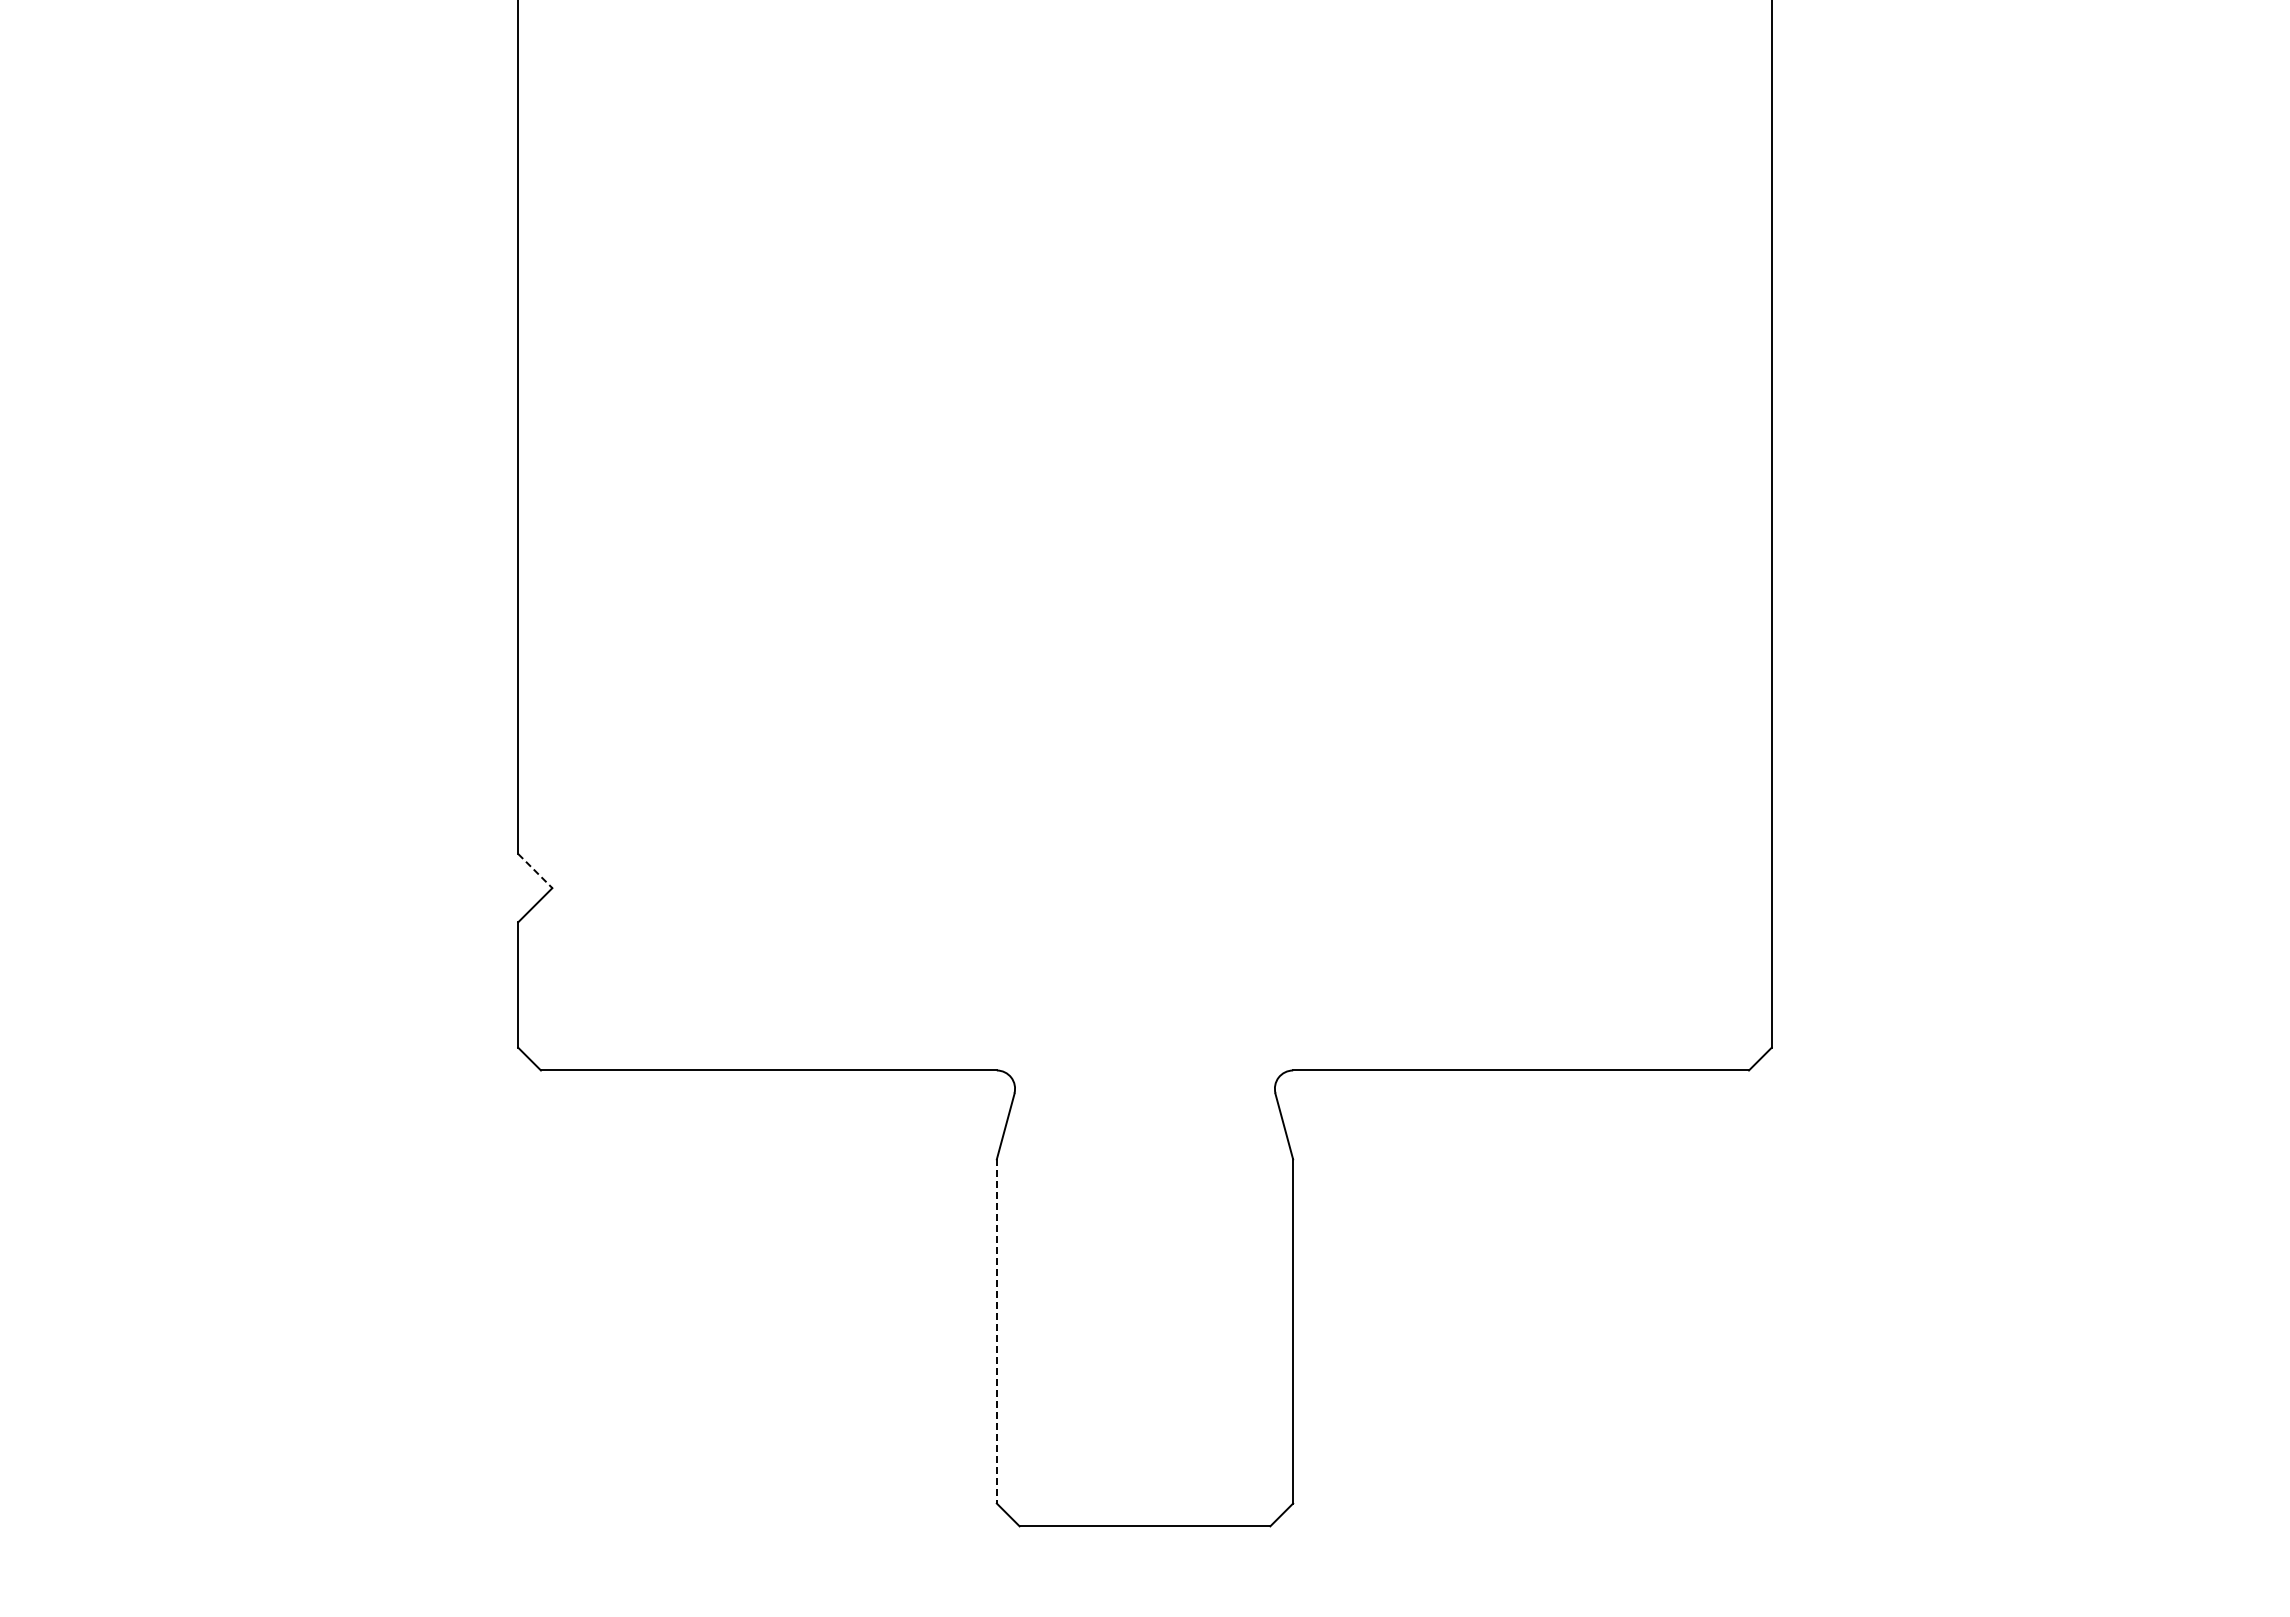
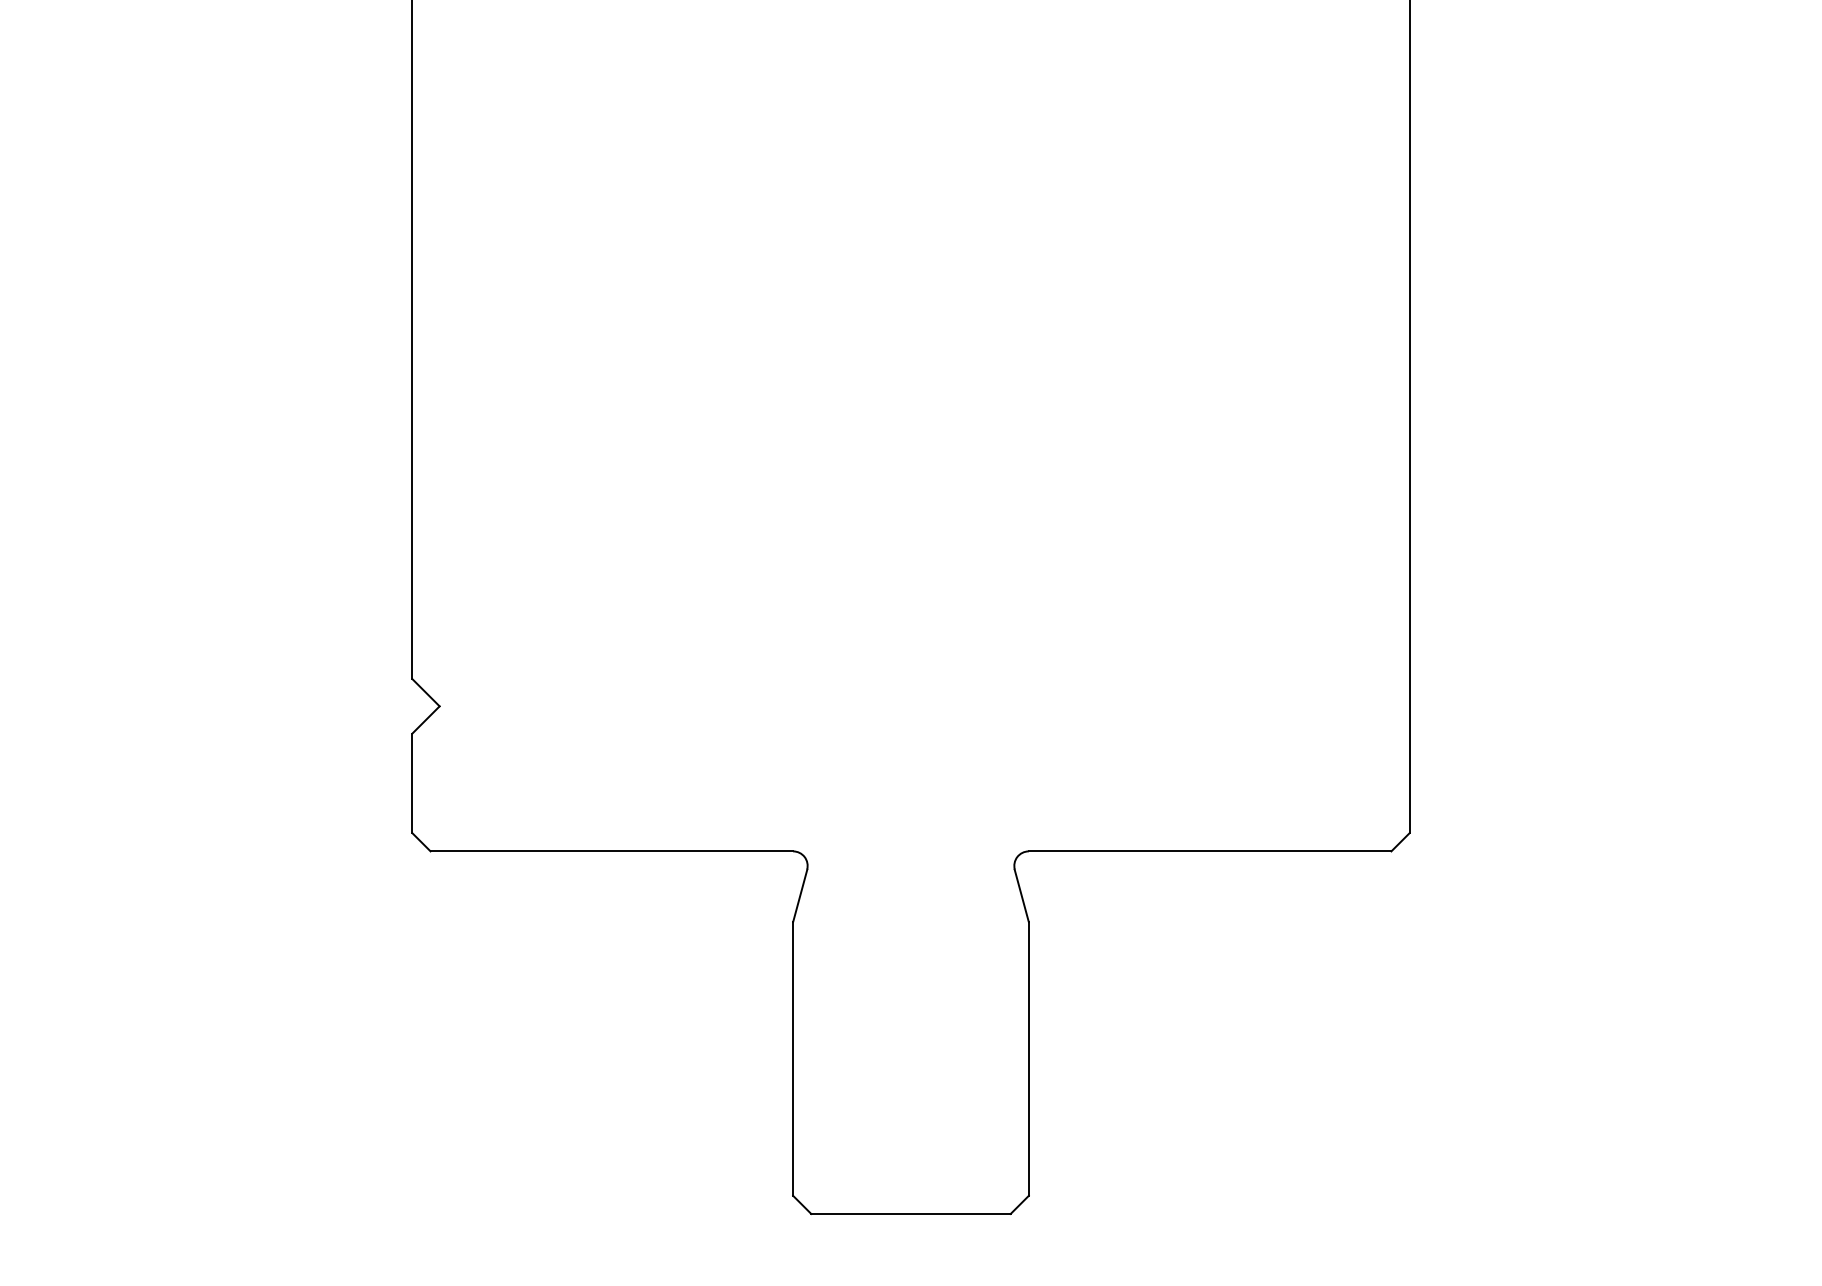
line: (535, 871) -> (426, 693), dashed -> solid
line: (996, 1331) -> (792, 1058), dashed -> solid

